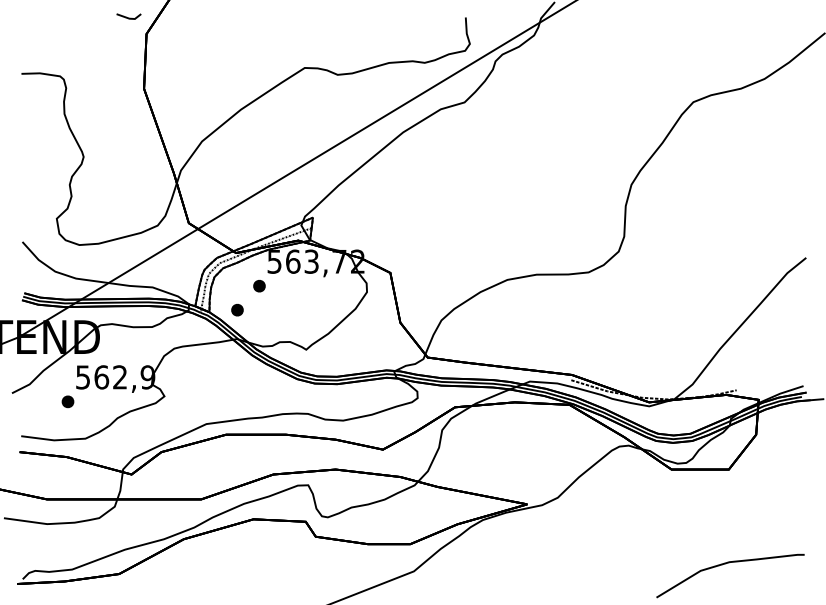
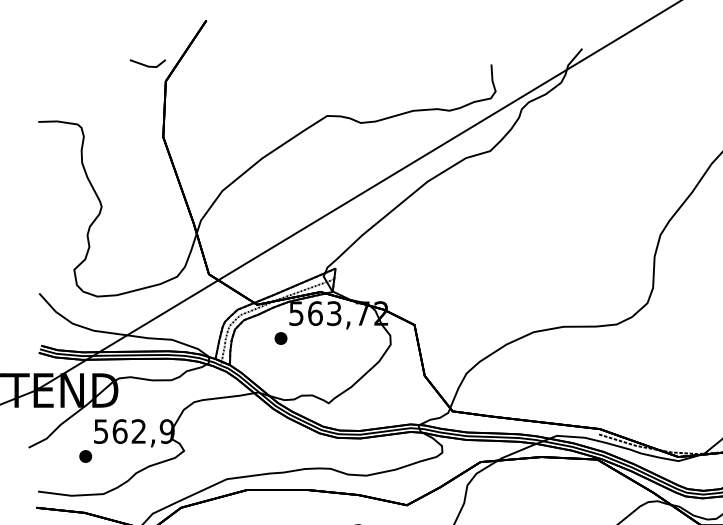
part: (128, 16) -> (147, 63), size x1.43
part: (237, 310) -> (258, 363), removed

